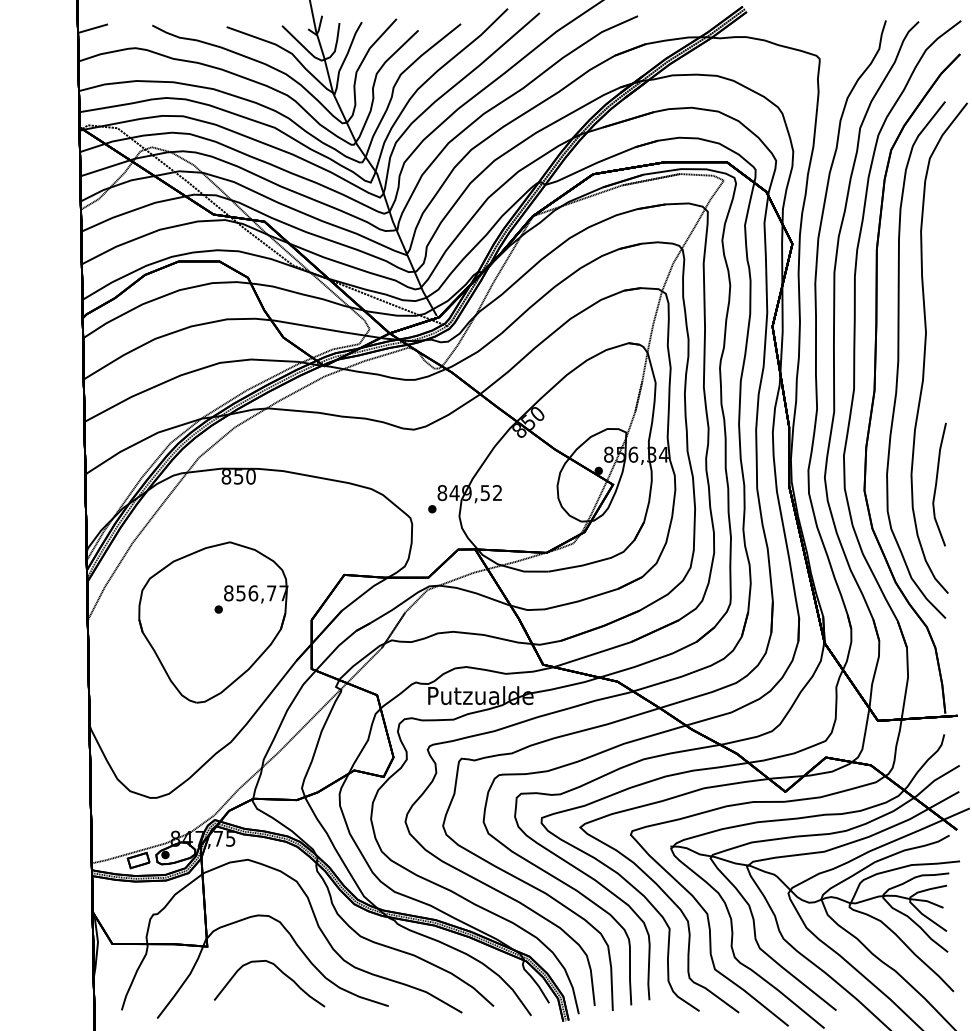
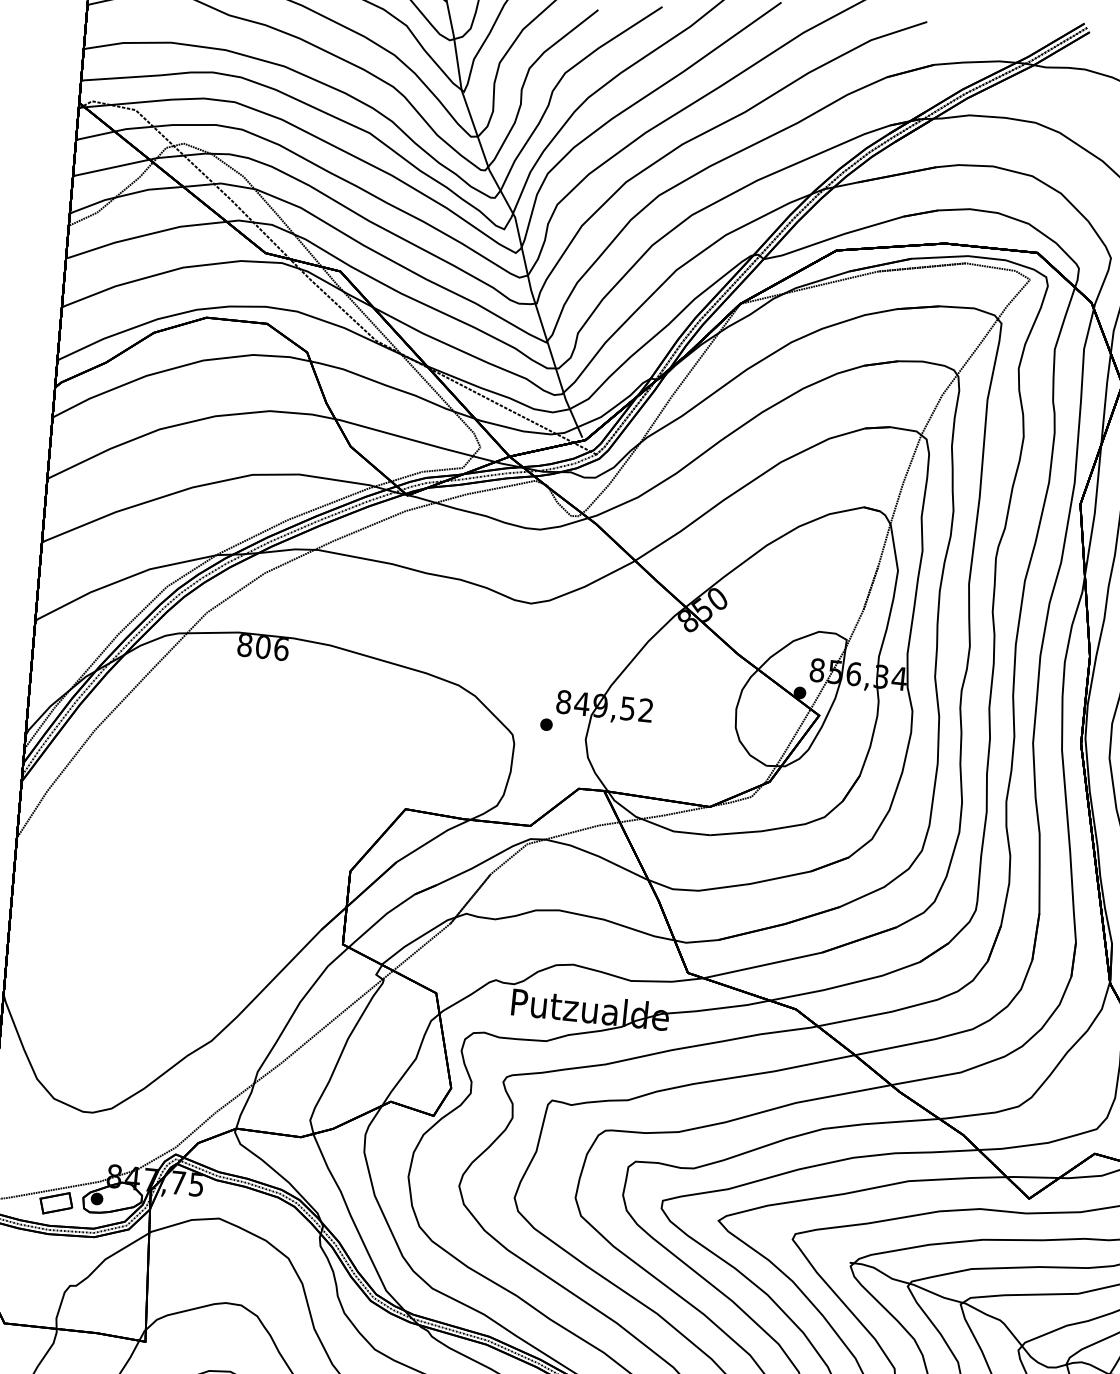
text: (244, 476) -> (271, 647), 850 -> 806
part: (213, 622) -> (203, 860), removed

